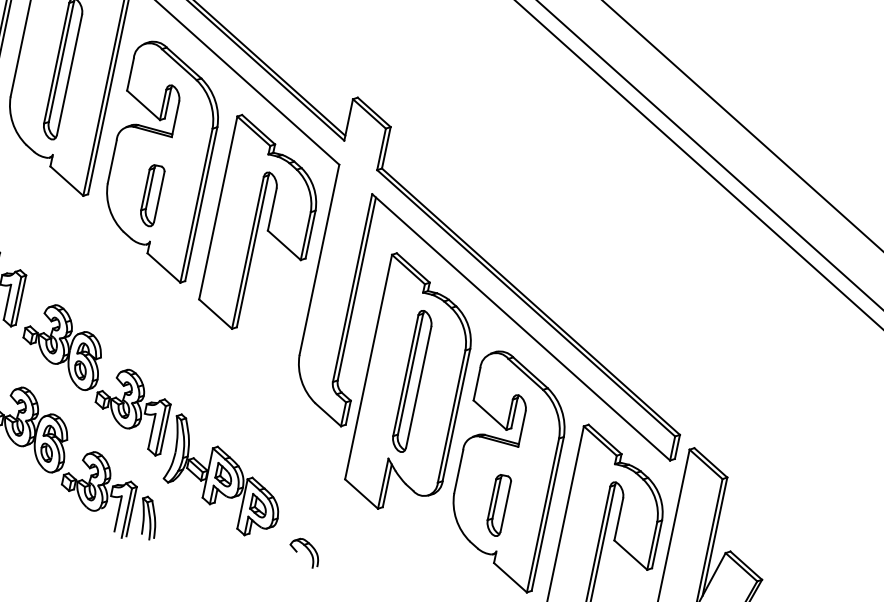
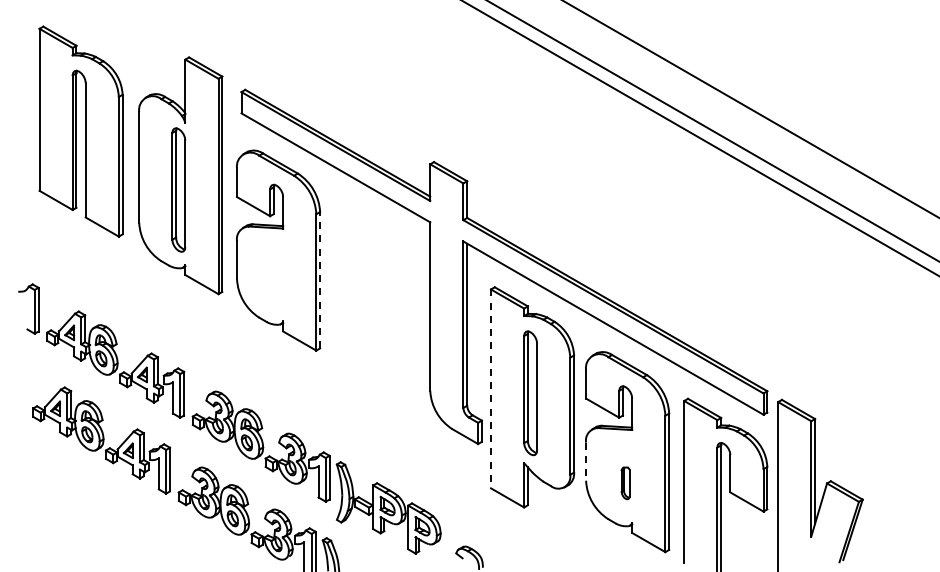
part: (151, 195) -> (276, 281), removed
line: (201, 203) -> (320, 279), solid -> dashed
part: (263, 226) -> (376, 288), removed
line: (369, 367) -> (491, 389), solid -> dashed
line: (459, 472) -> (586, 462), solid -> dashed
part: (498, 505) -> (625, 483), size x0.6

